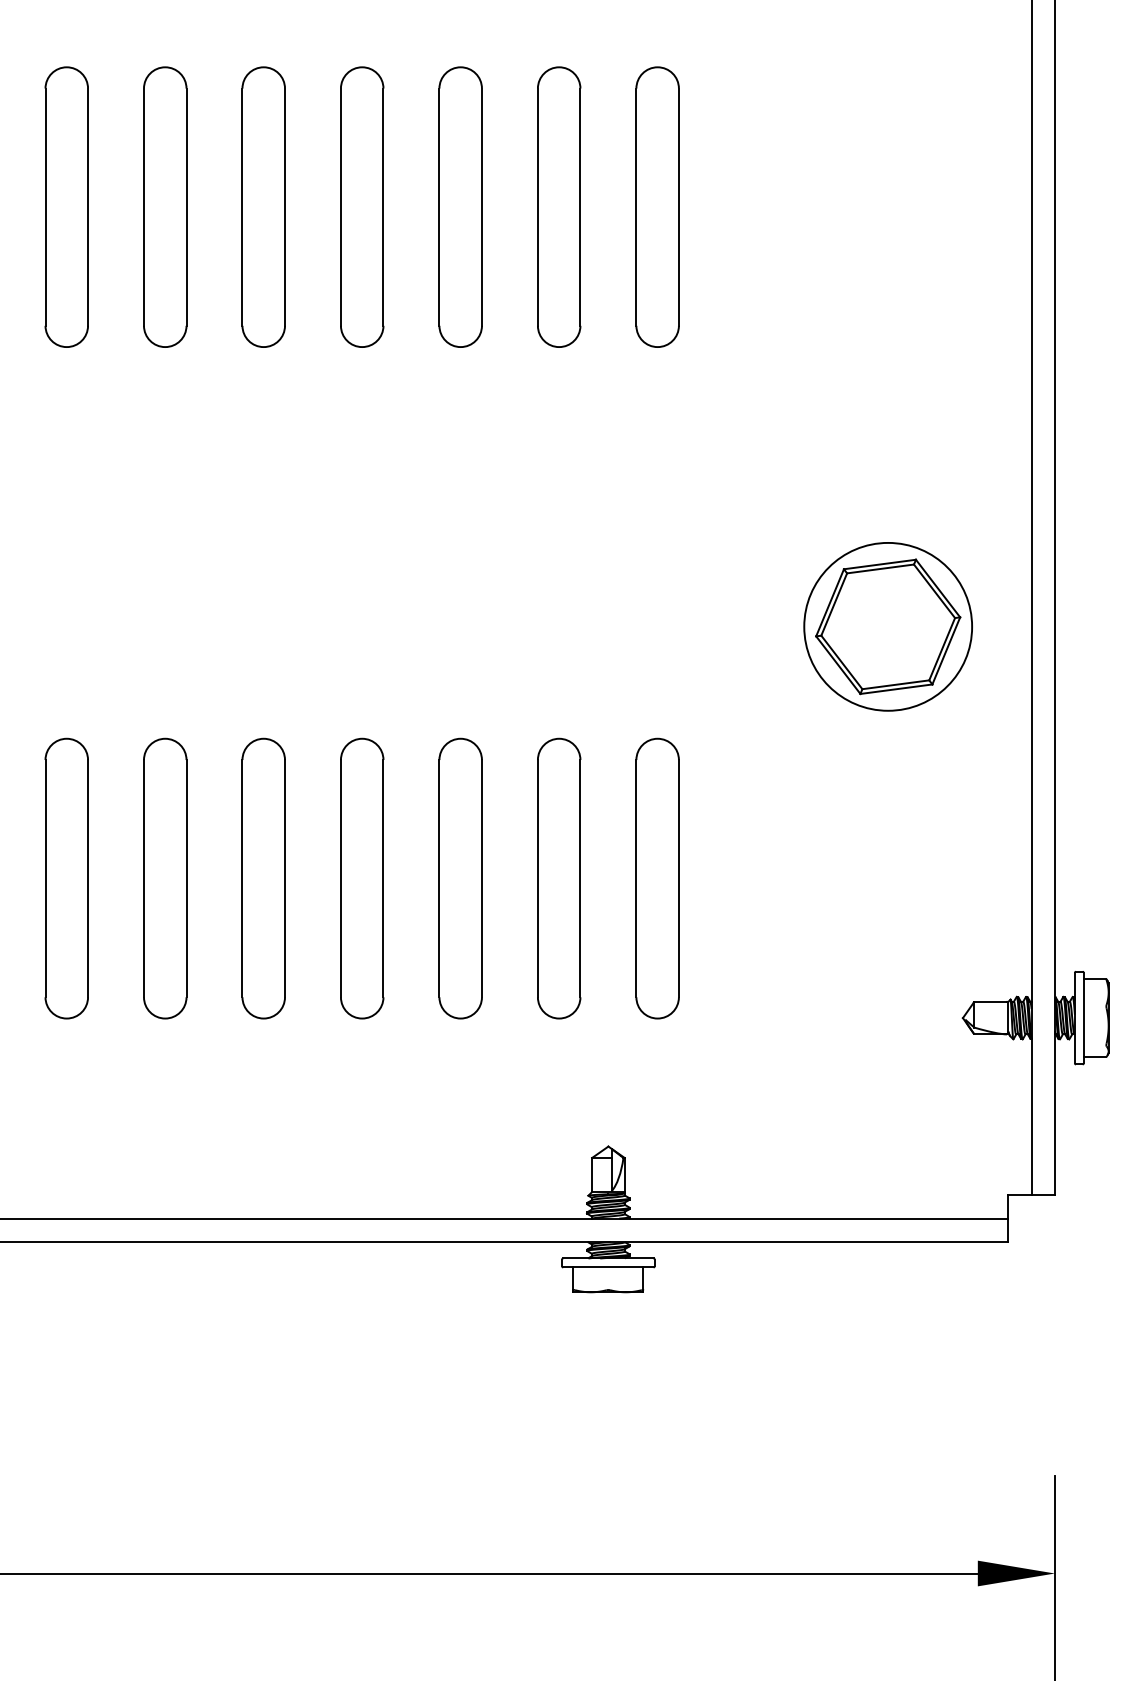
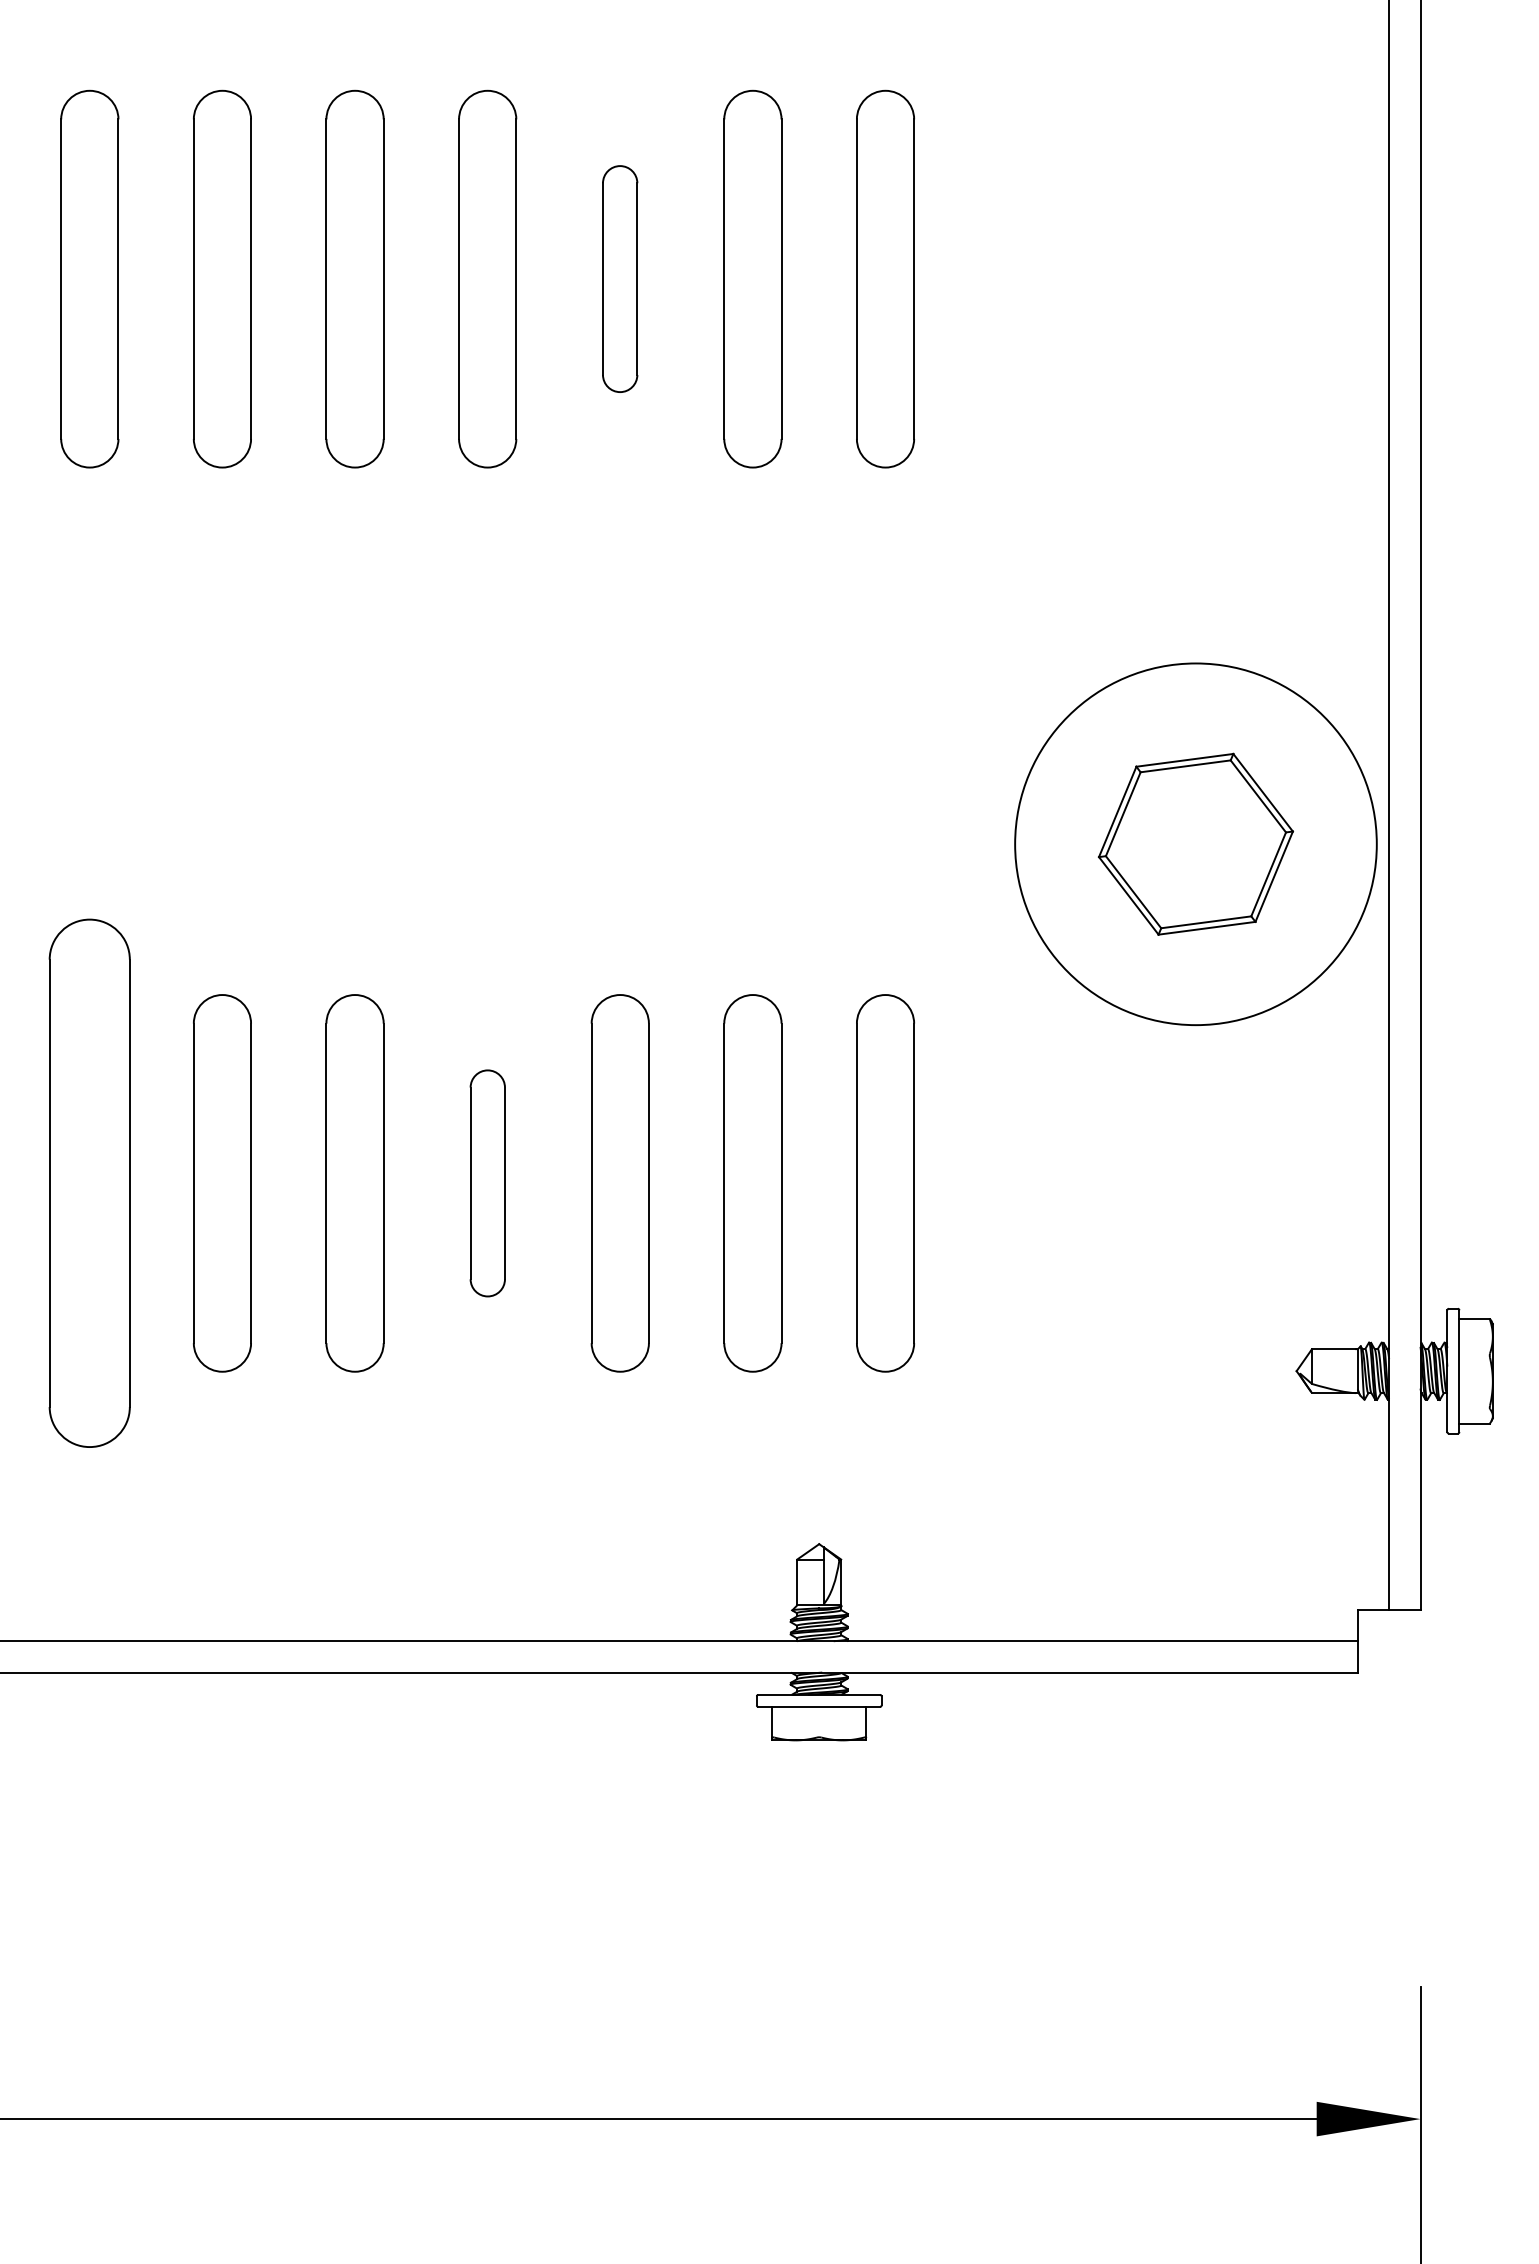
part: (460, 206) -> (619, 278), size x0.6
circle: (887, 627) -> (1195, 844), size x1.6
part: (66, 878) -> (89, 1183), size x1.4
part: (362, 878) -> (487, 1183), size x0.6

